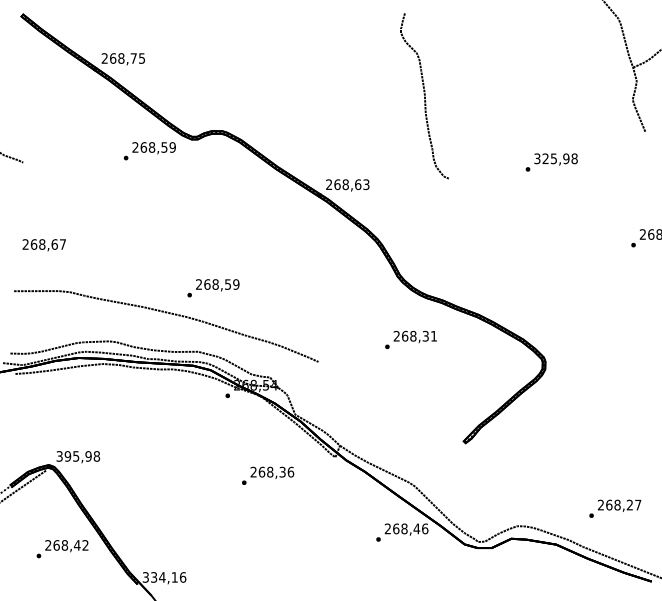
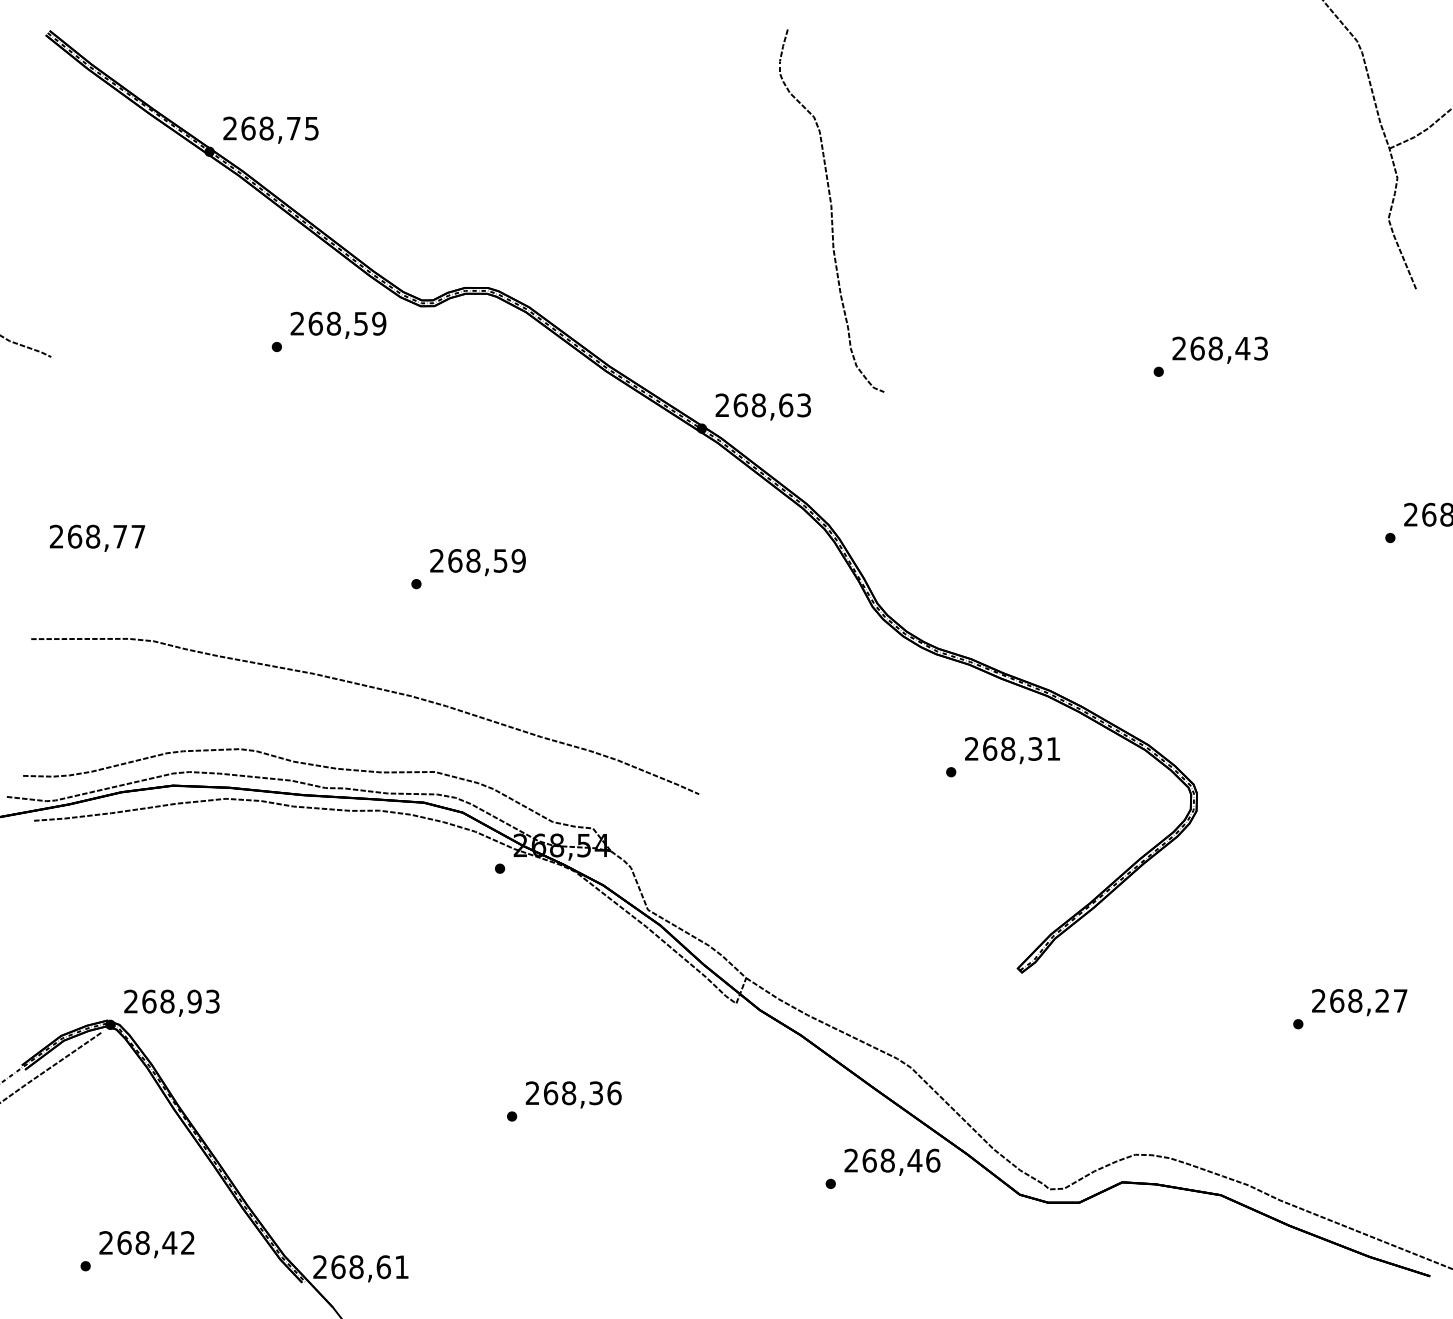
curve: (424, 96) -> (830, 211), moved
text: (555, 158) -> (1219, 347), 325,98 -> 268,43
text: (54, 244) -> (119, 536), 268,67 -> 268,77
text: (213, 288) -> (468, 569), moved
text: (410, 339) -> (1001, 756), moved
text: (78, 456) -> (172, 1001), 395,98 -> 268,93
text: (268, 475) -> (565, 1100), moved
text: (615, 508) -> (1350, 1008), moved
text: (62, 549) -> (137, 1251), moved
text: (164, 577) -> (361, 1267), 334,16 -> 268,61

